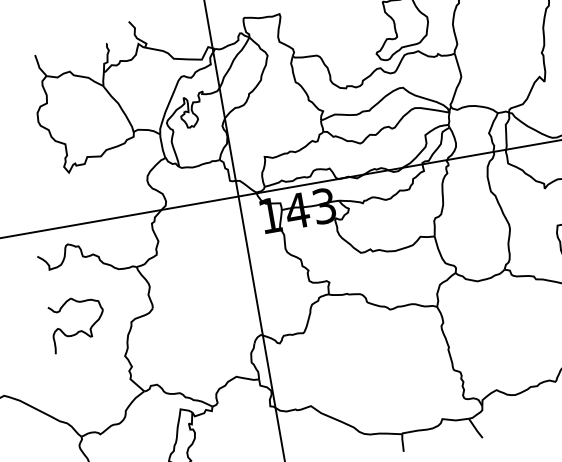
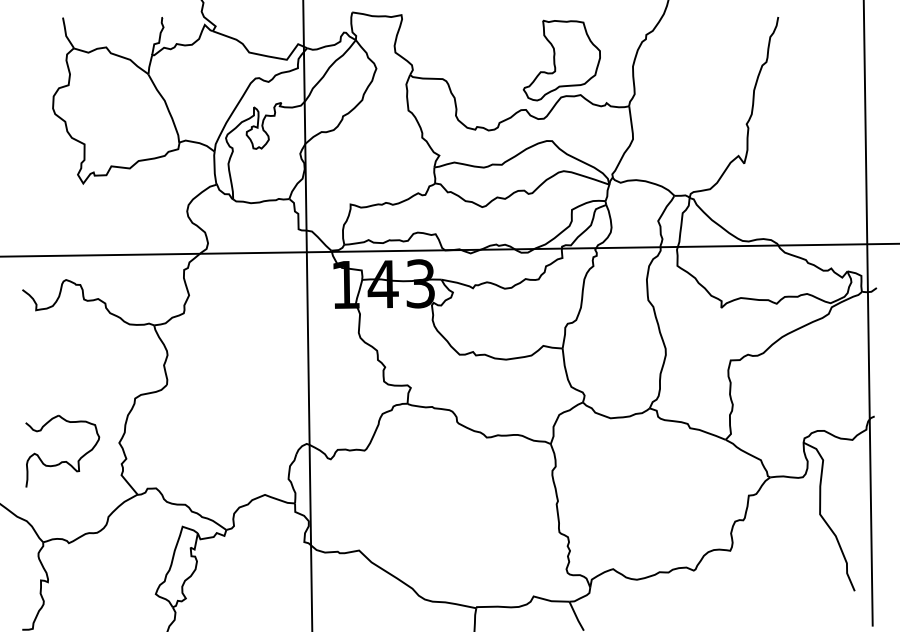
part: (78, 331) -> (62, 461), moved

